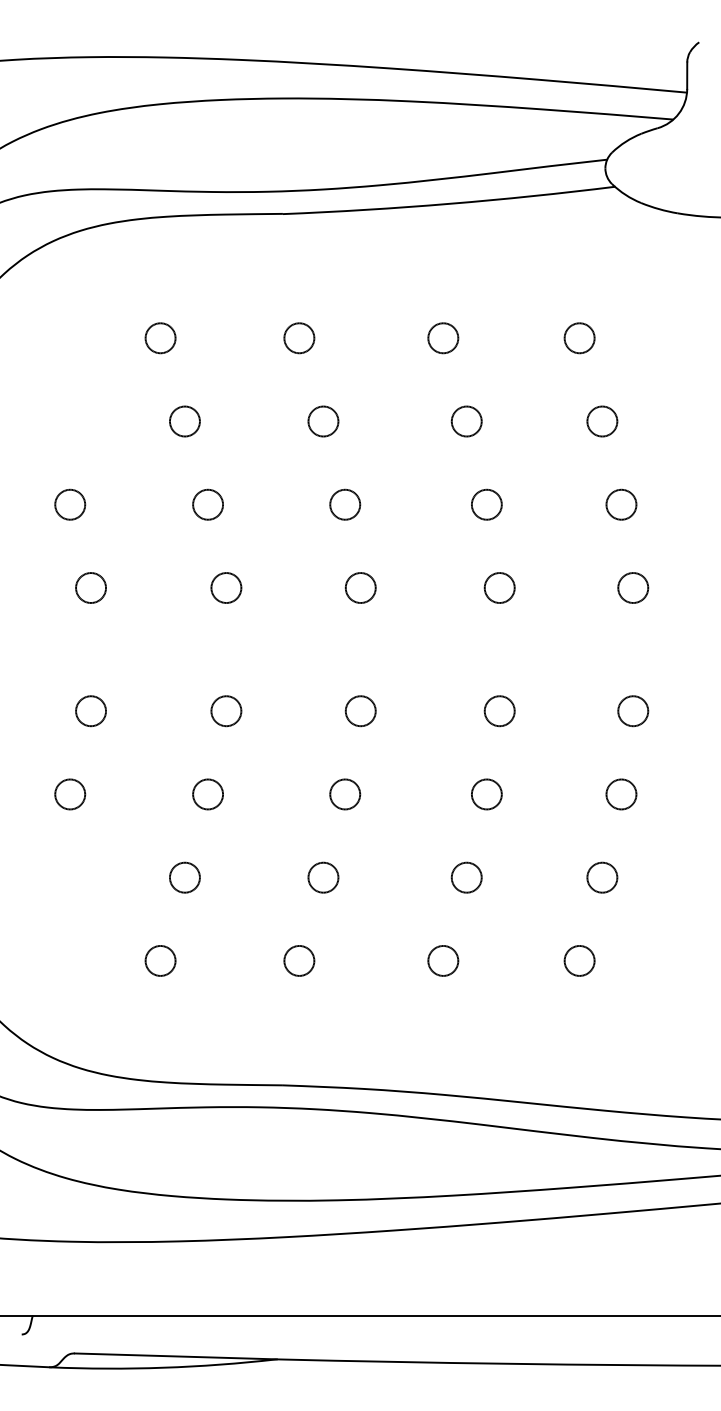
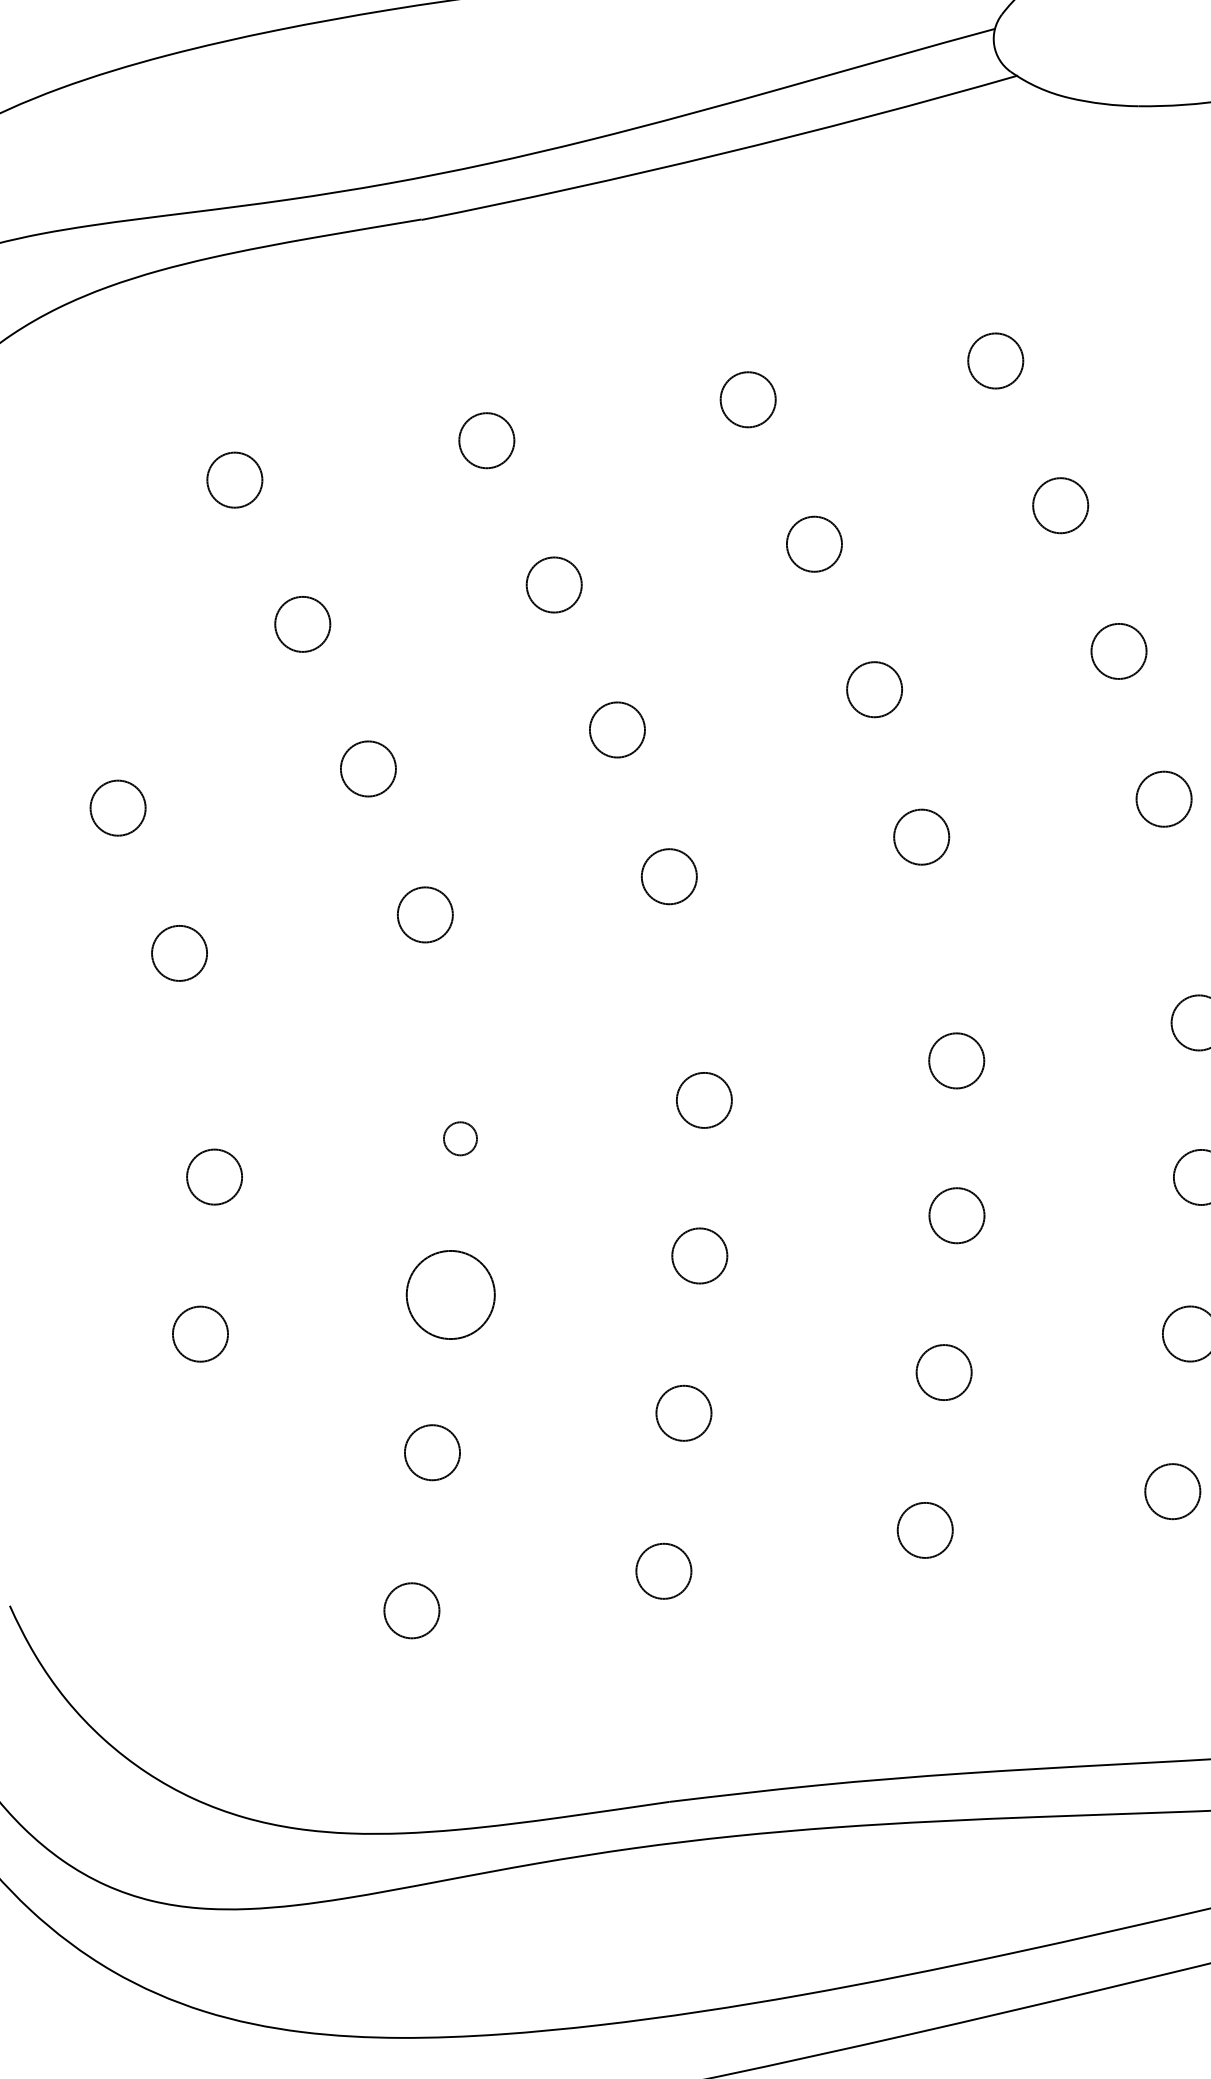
circle: (226, 711) -> (460, 1139), size x0.6
circle: (208, 794) -> (451, 1294), size x1.6

